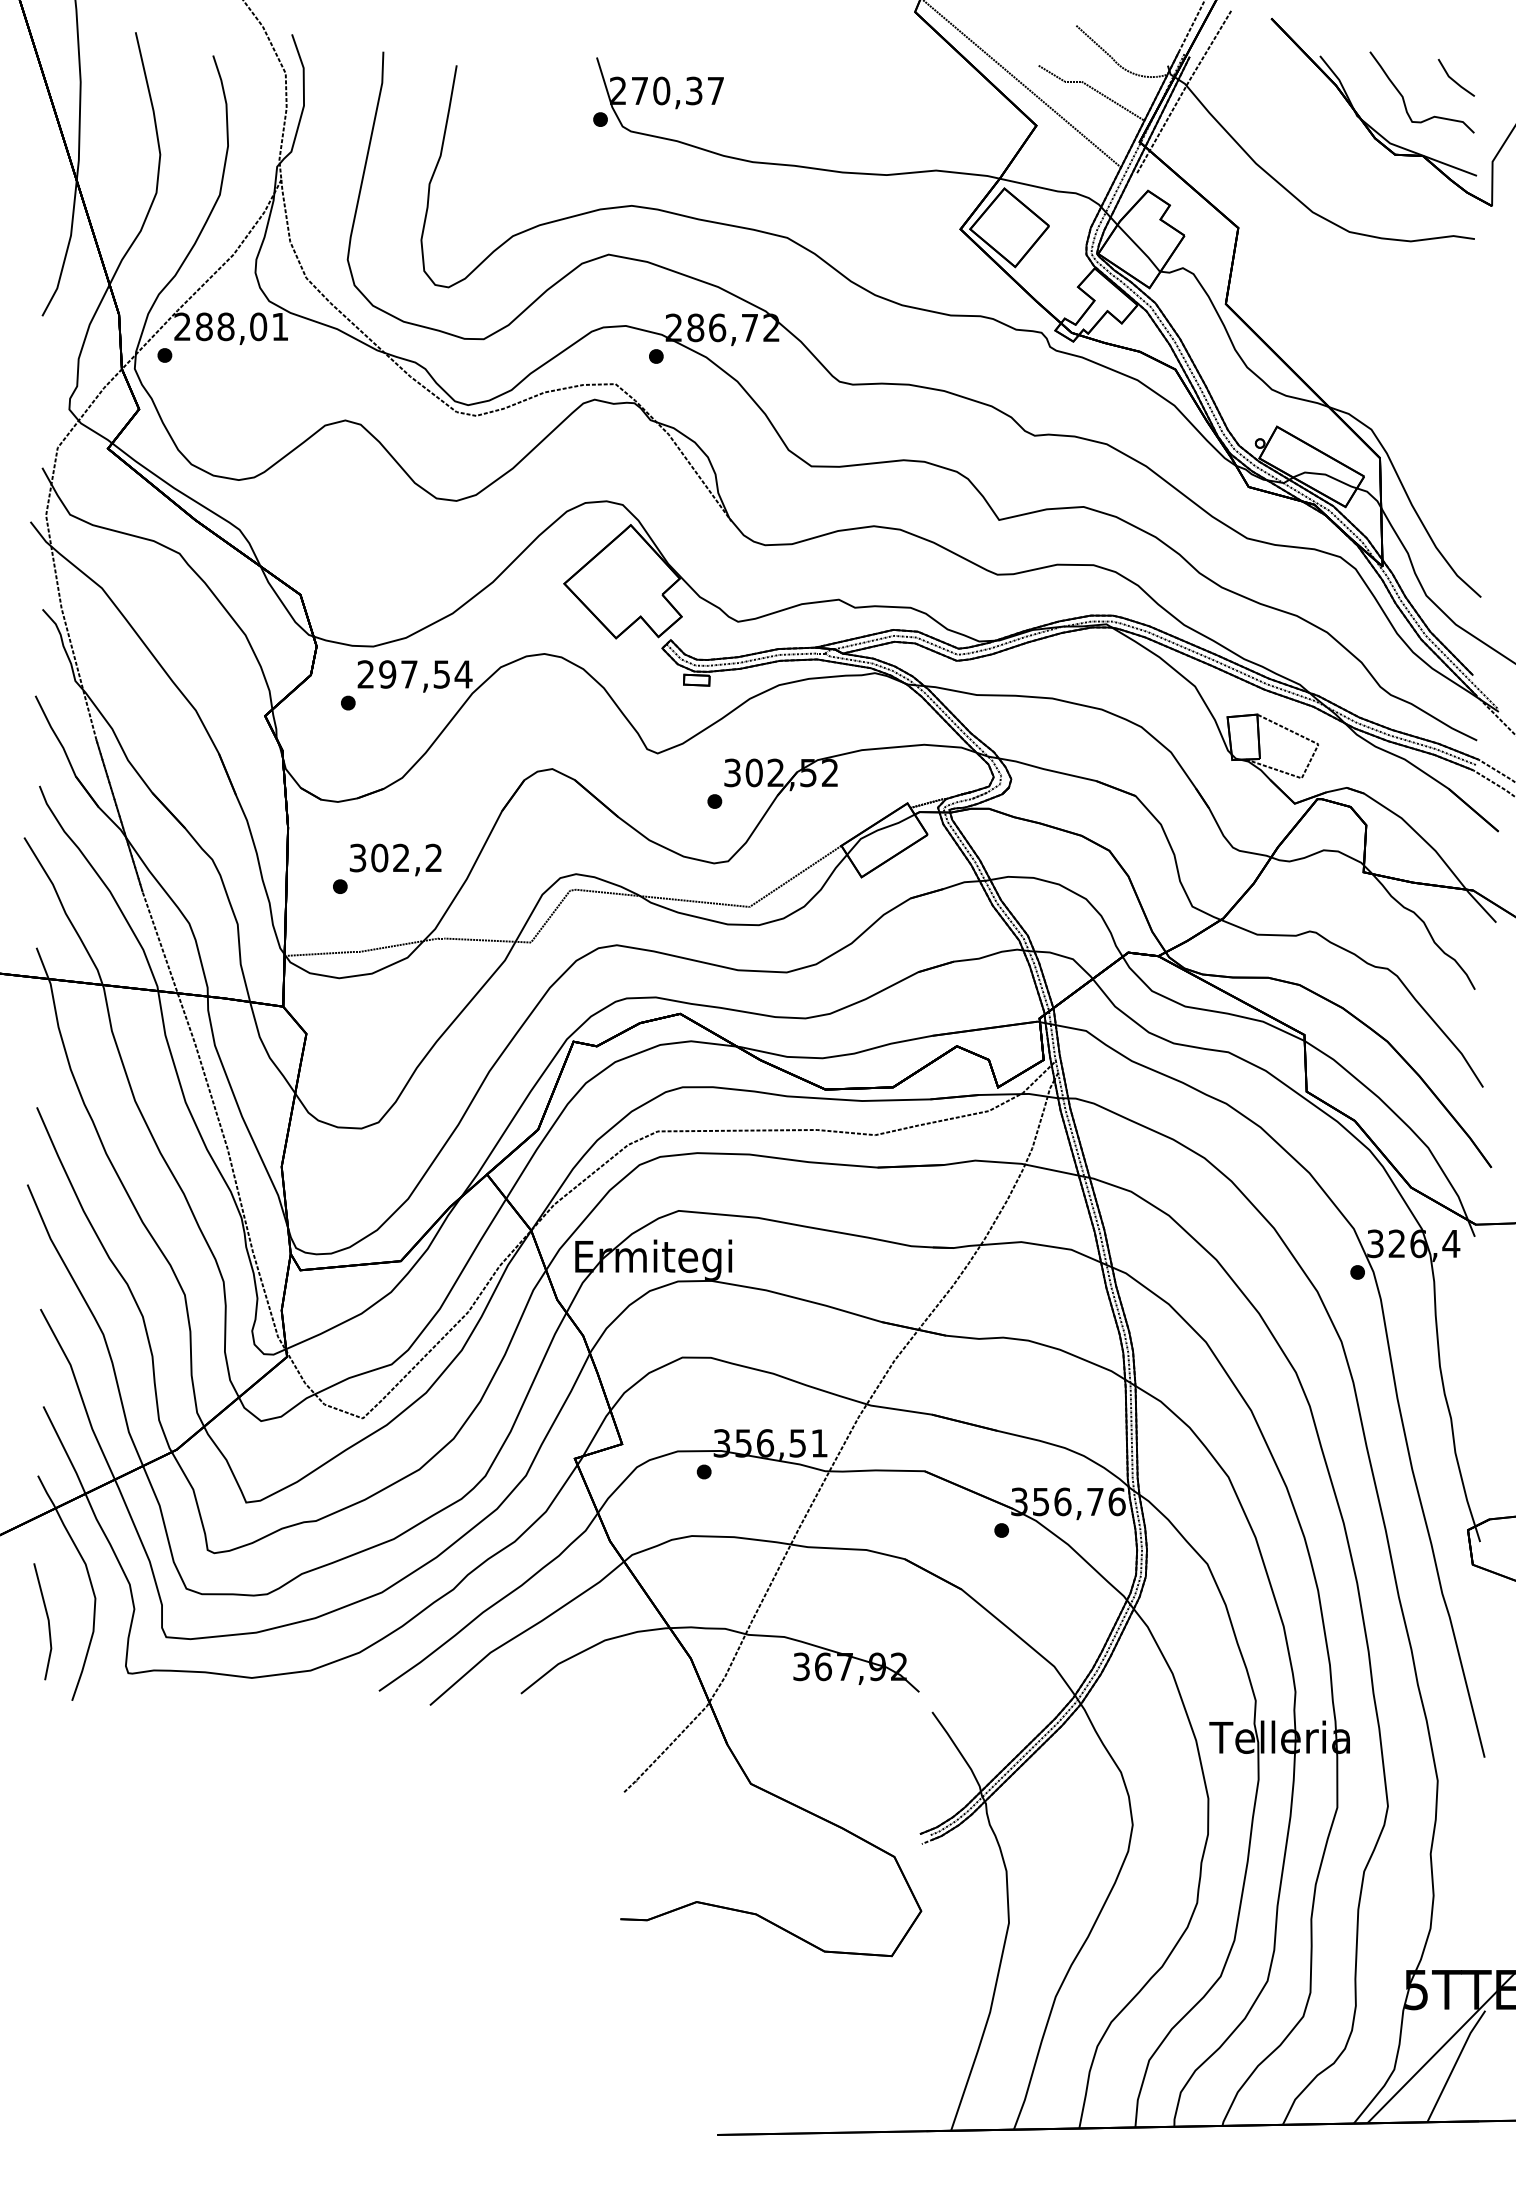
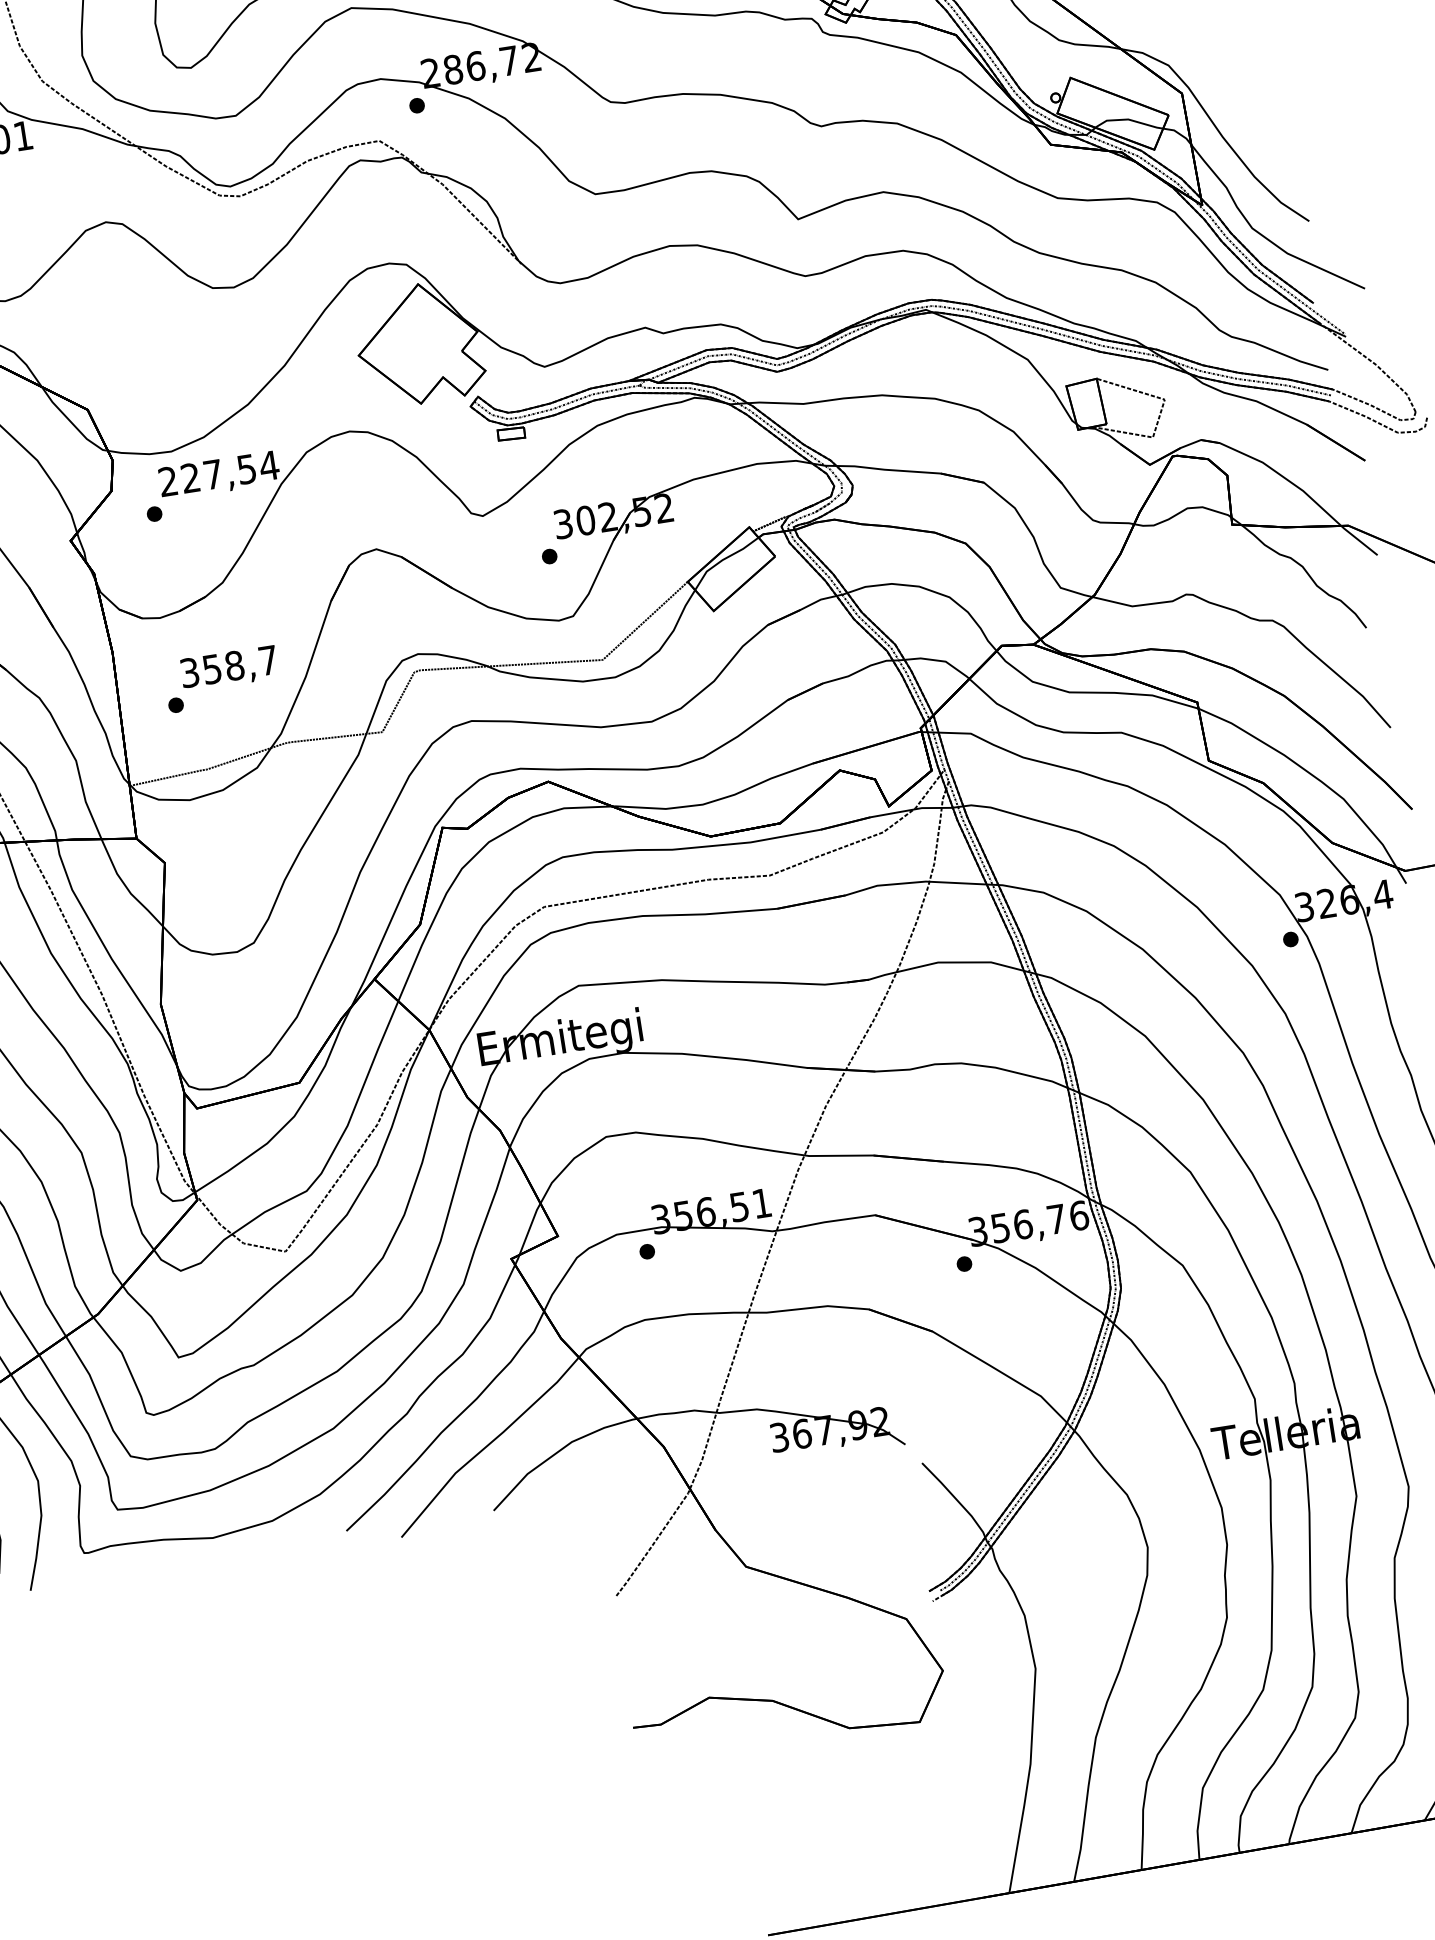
text: (387, 674) -> (190, 478), 297,54 -> 227,54
text: (406, 857) -> (239, 664), 302,2 -> 358,7

